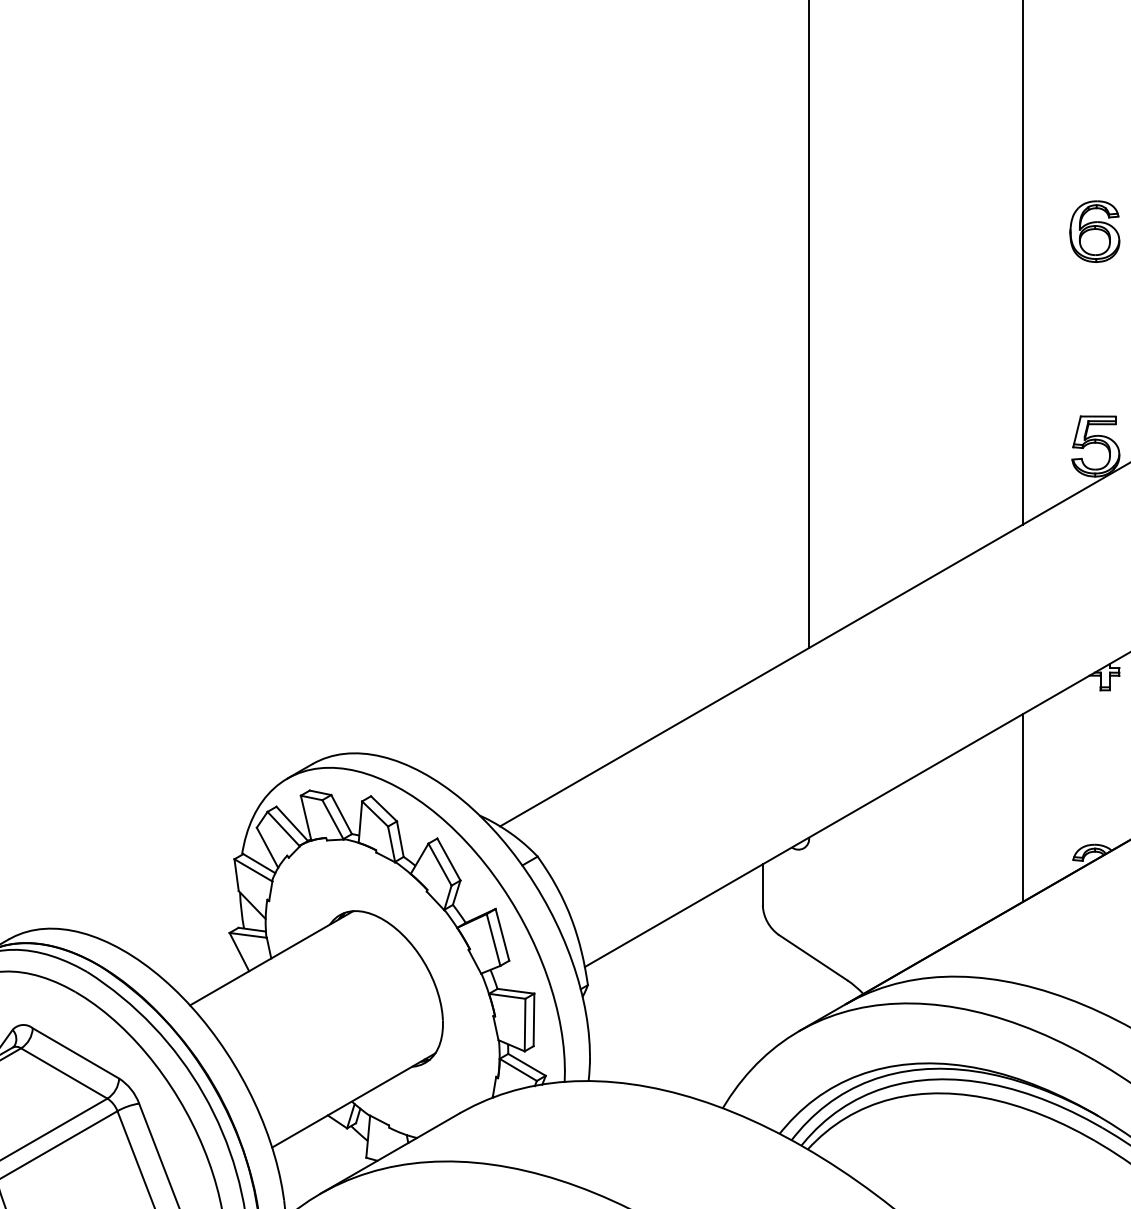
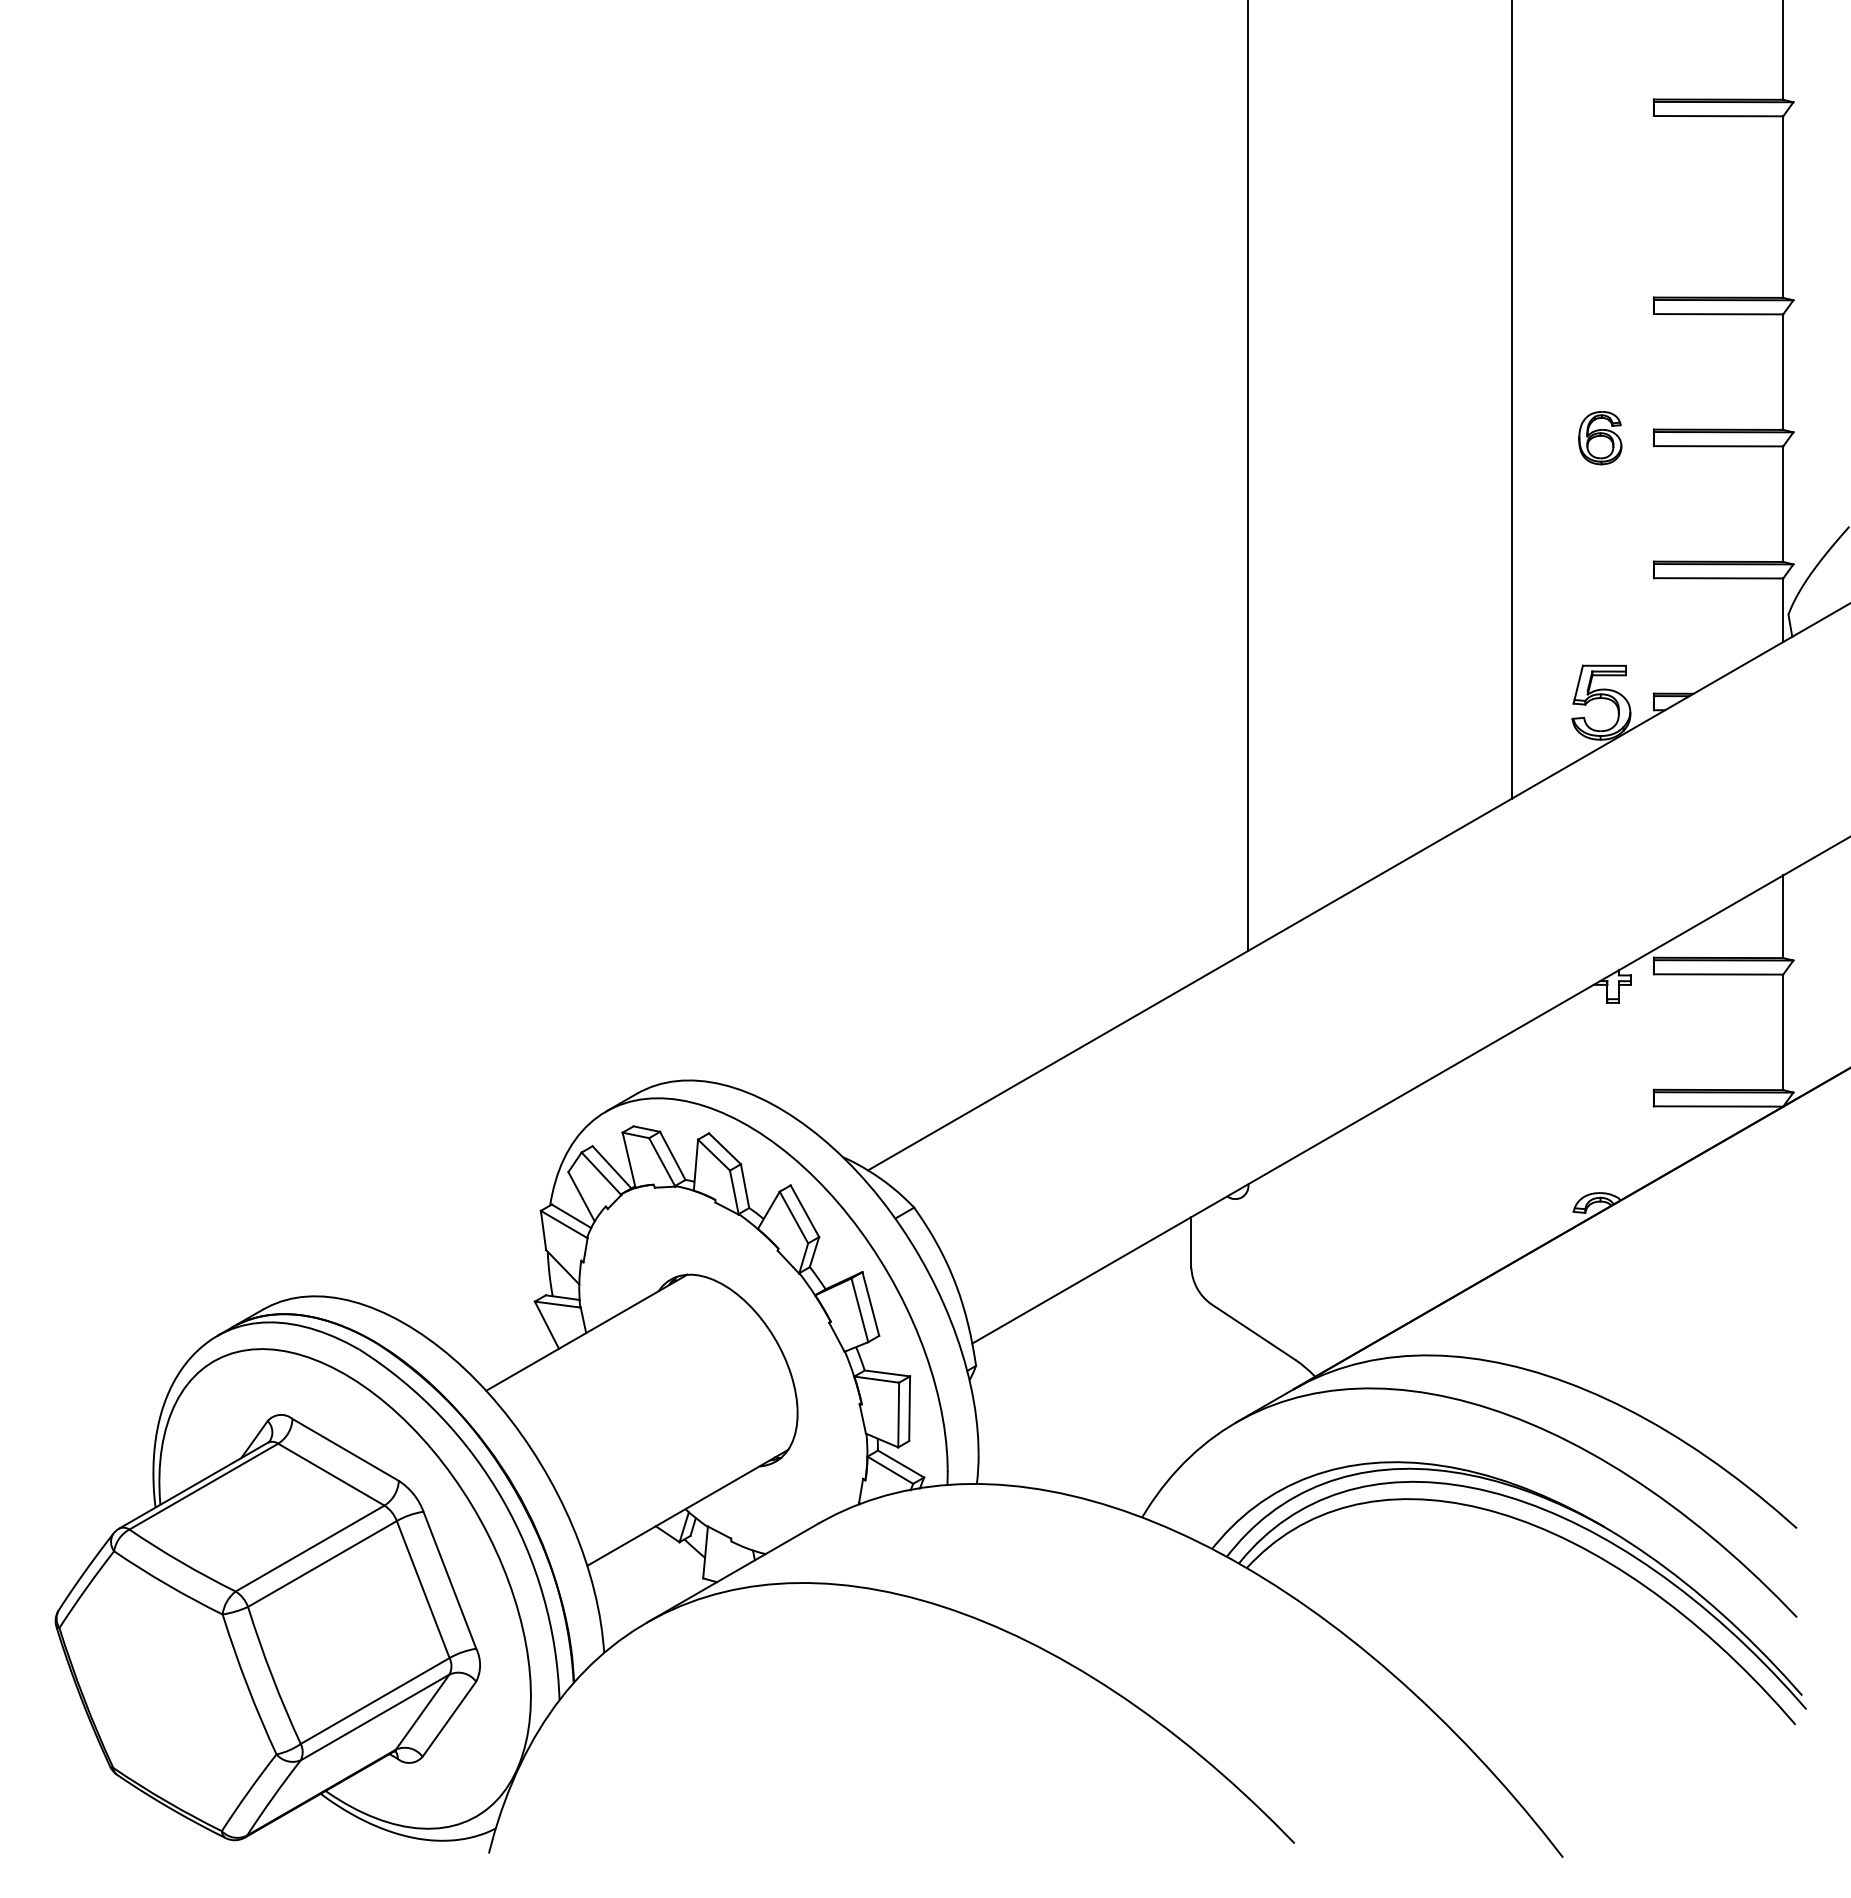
part: (1095, 231) -> (1600, 437), size x0.7
line: (1022, 807) -> (1511, 1147), removed

